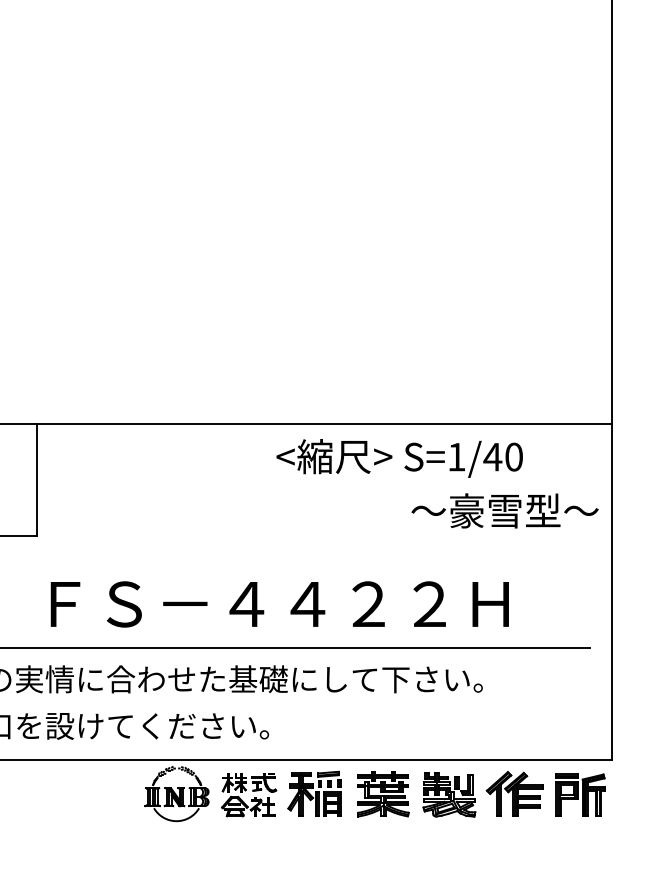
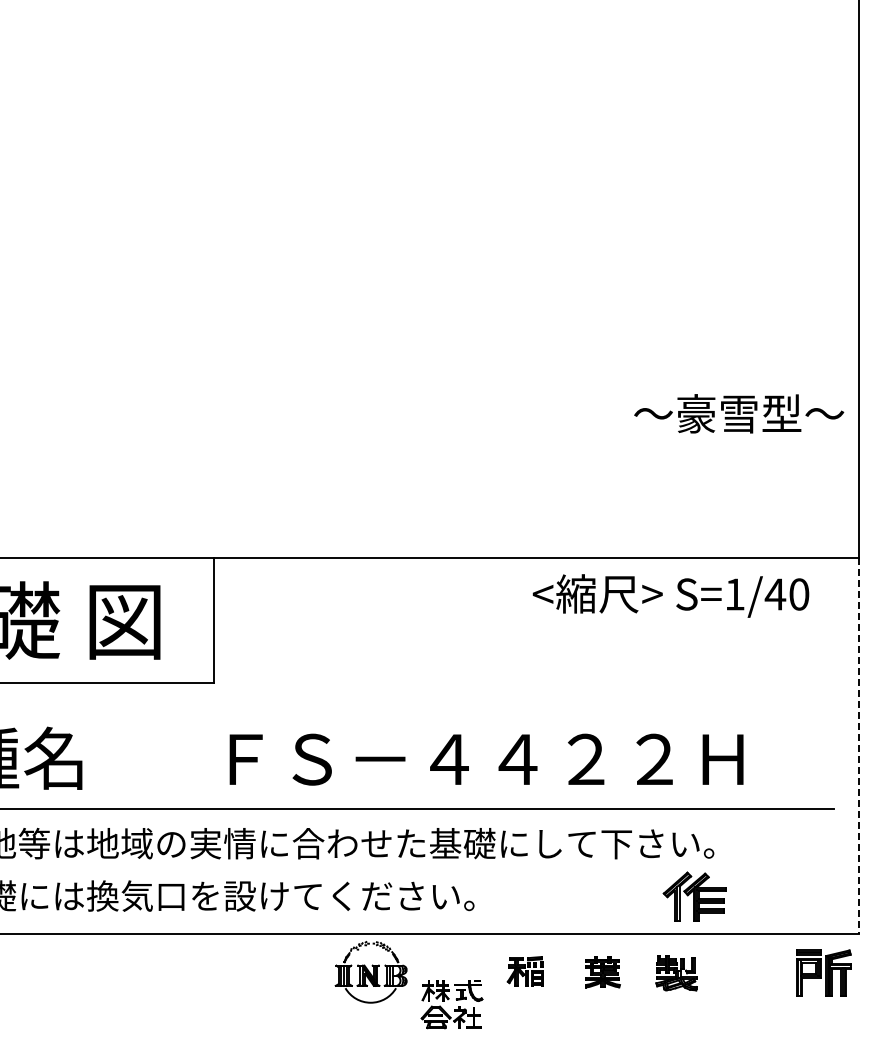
text: (399, 458) -> (670, 595), moved
text: (505, 510) -> (739, 413), moved
line: (612, 592) -> (859, 746), solid -> dashed
part: (314, 793) -> (525, 971), size x0.6
part: (514, 793) -> (694, 896), moved
part: (383, 794) -> (602, 972), size x0.6
part: (248, 795) -> (451, 1004), moved
part: (449, 795) -> (676, 973), size x0.7

